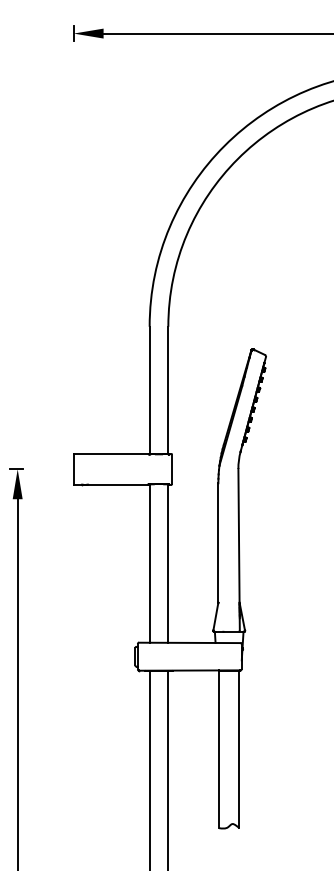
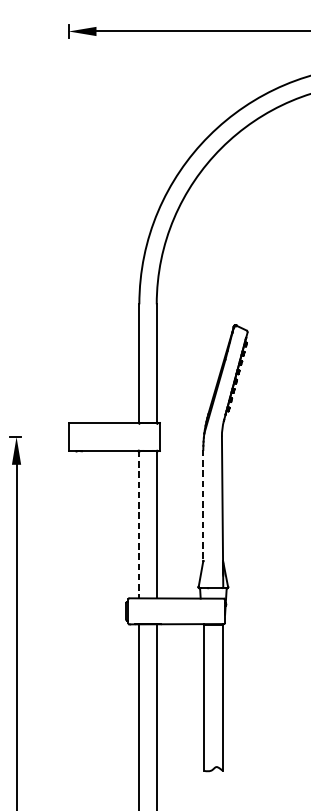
line: (218, 542) -> (203, 505), solid -> dashed
line: (149, 564) -> (139, 525), solid -> dashed

